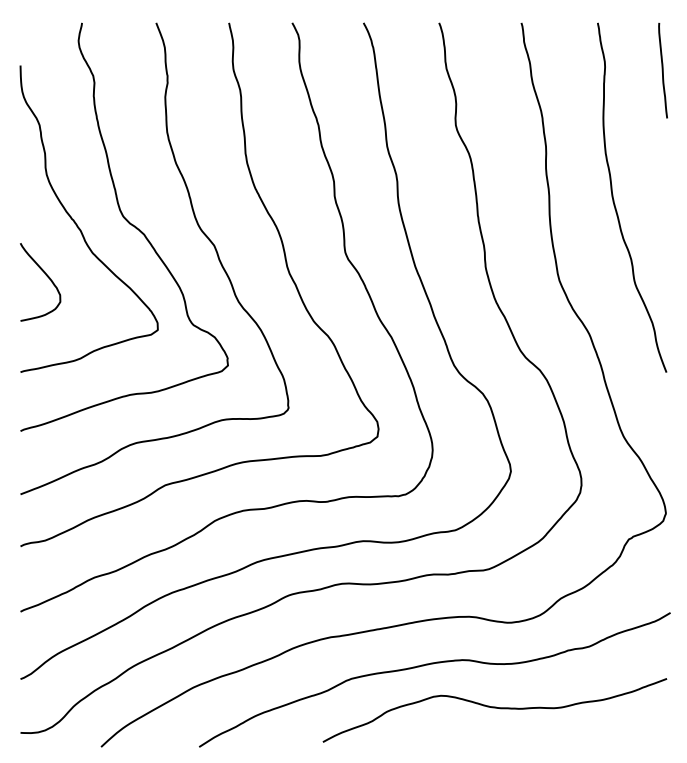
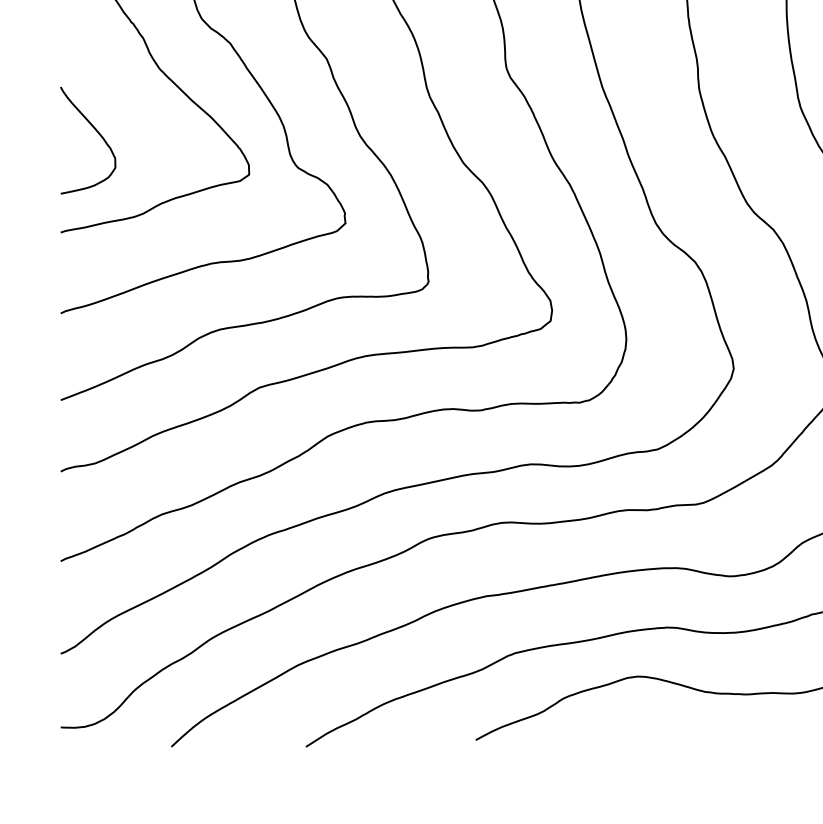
curve: (46, 276) -> (96, 132), moved

